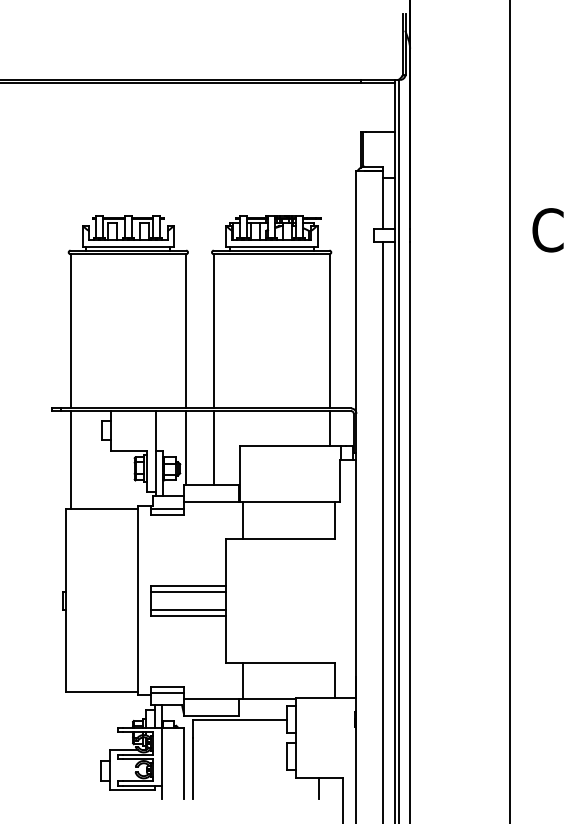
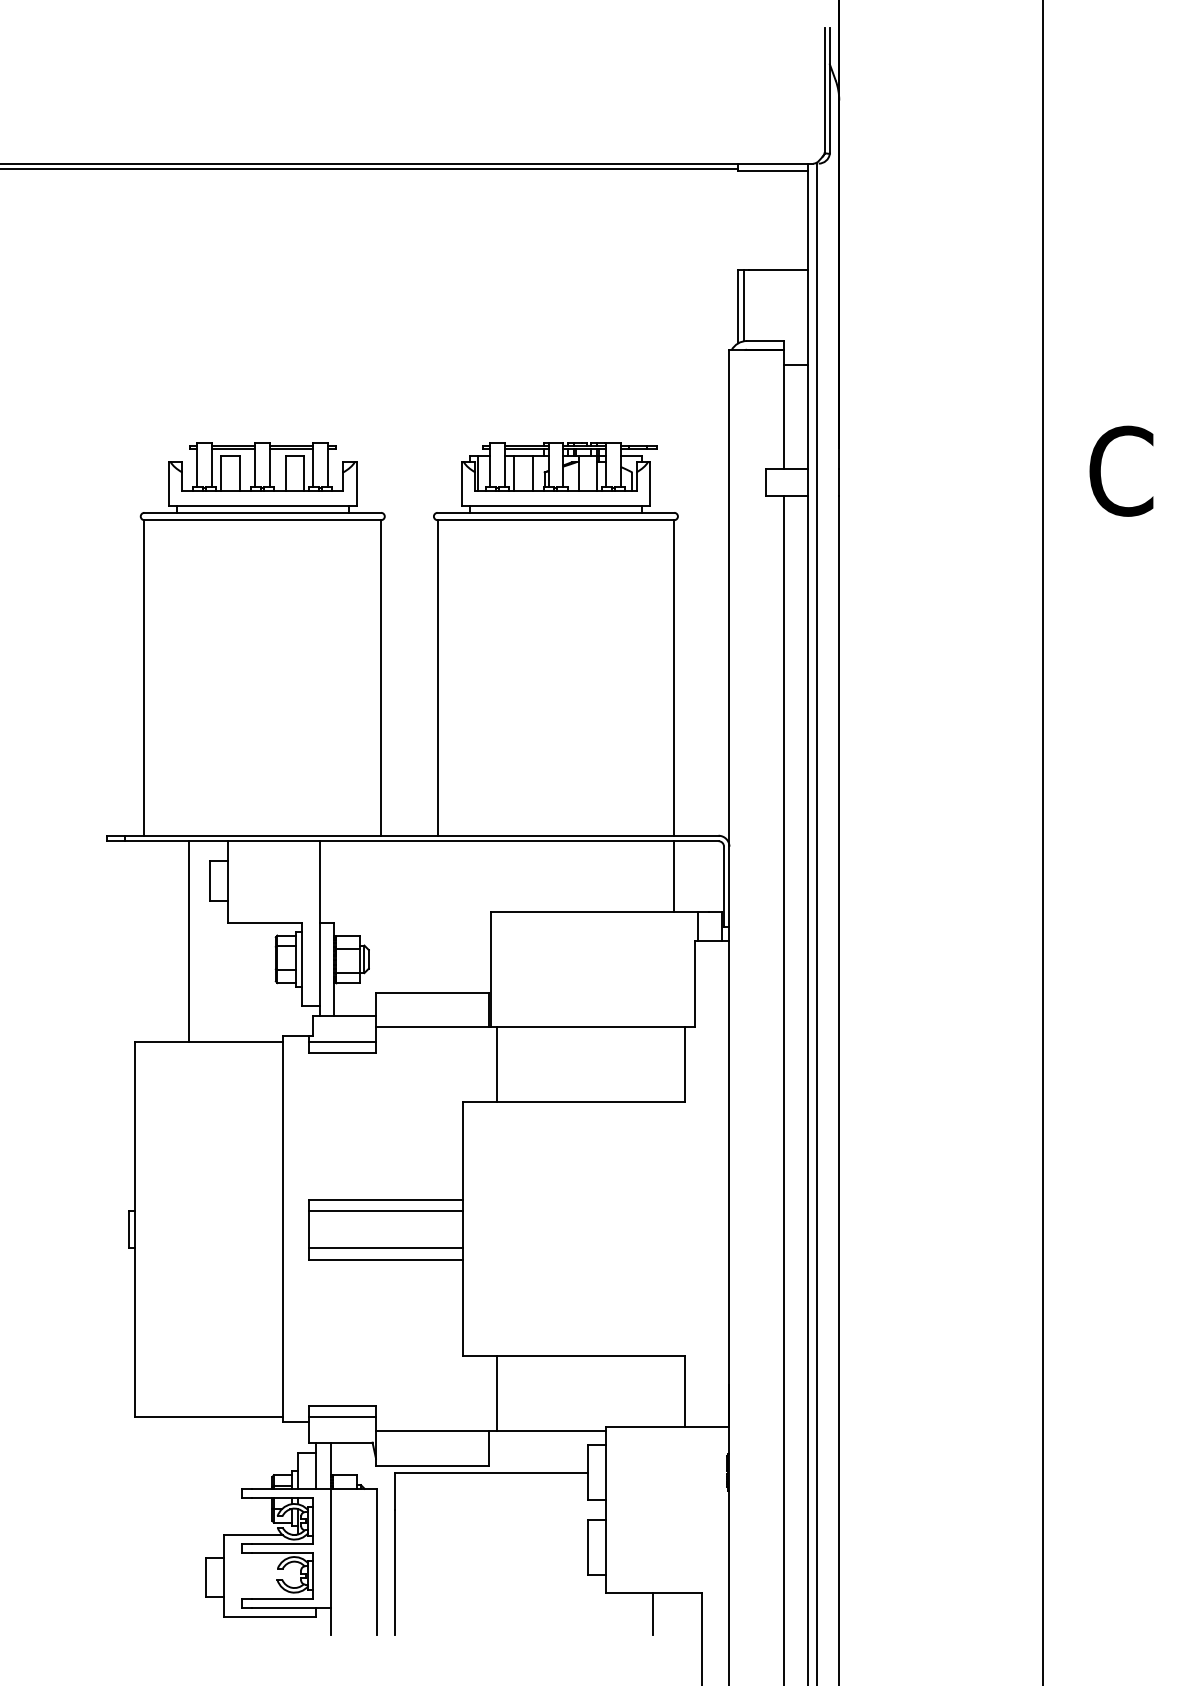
line: (186, 448) -> (381, 917), removed
line: (213, 448) -> (436, 917), removed
line: (70, 460) -> (189, 942), moved

